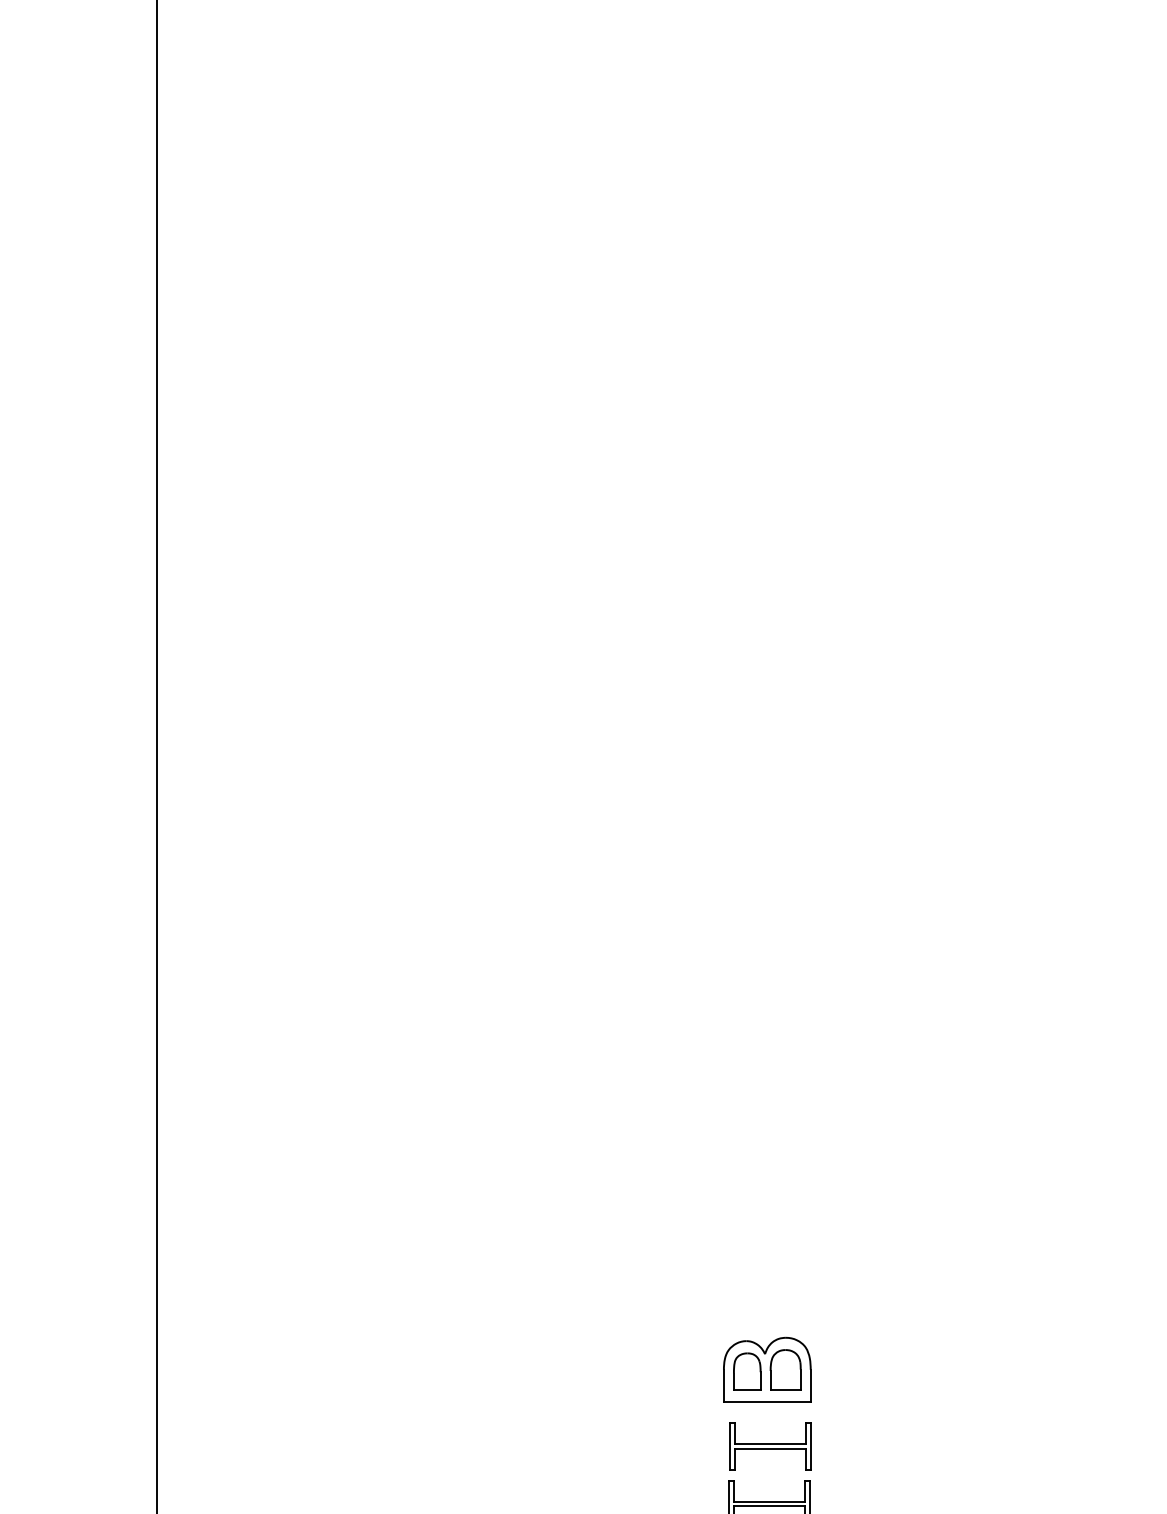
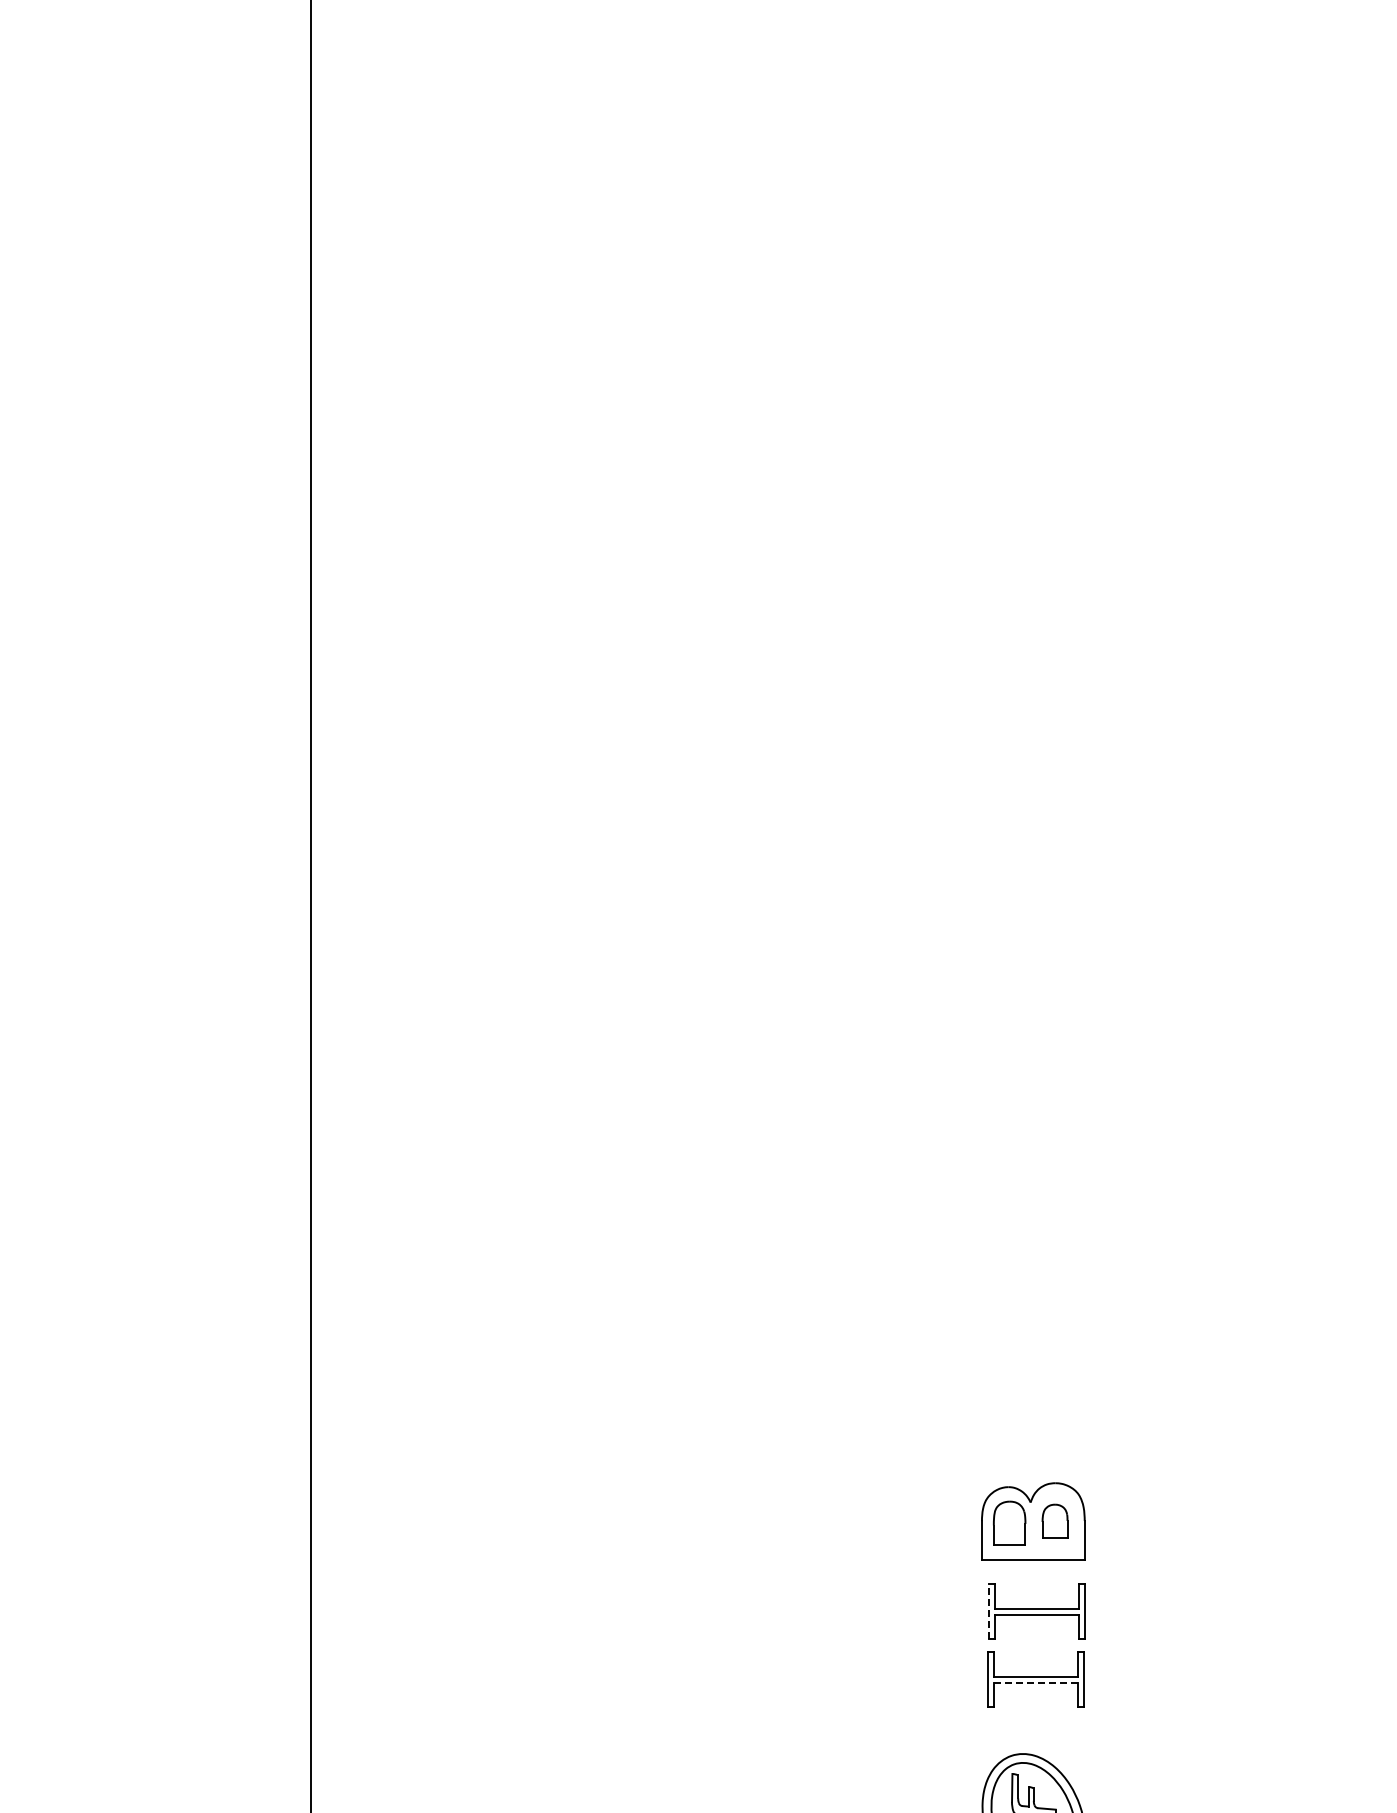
part: (785, 1369) -> (1054, 1520), size x0.7
line: (730, 1446) -> (989, 1611), solid -> dashed
line: (769, 1506) -> (1035, 1682), solid -> dashed

